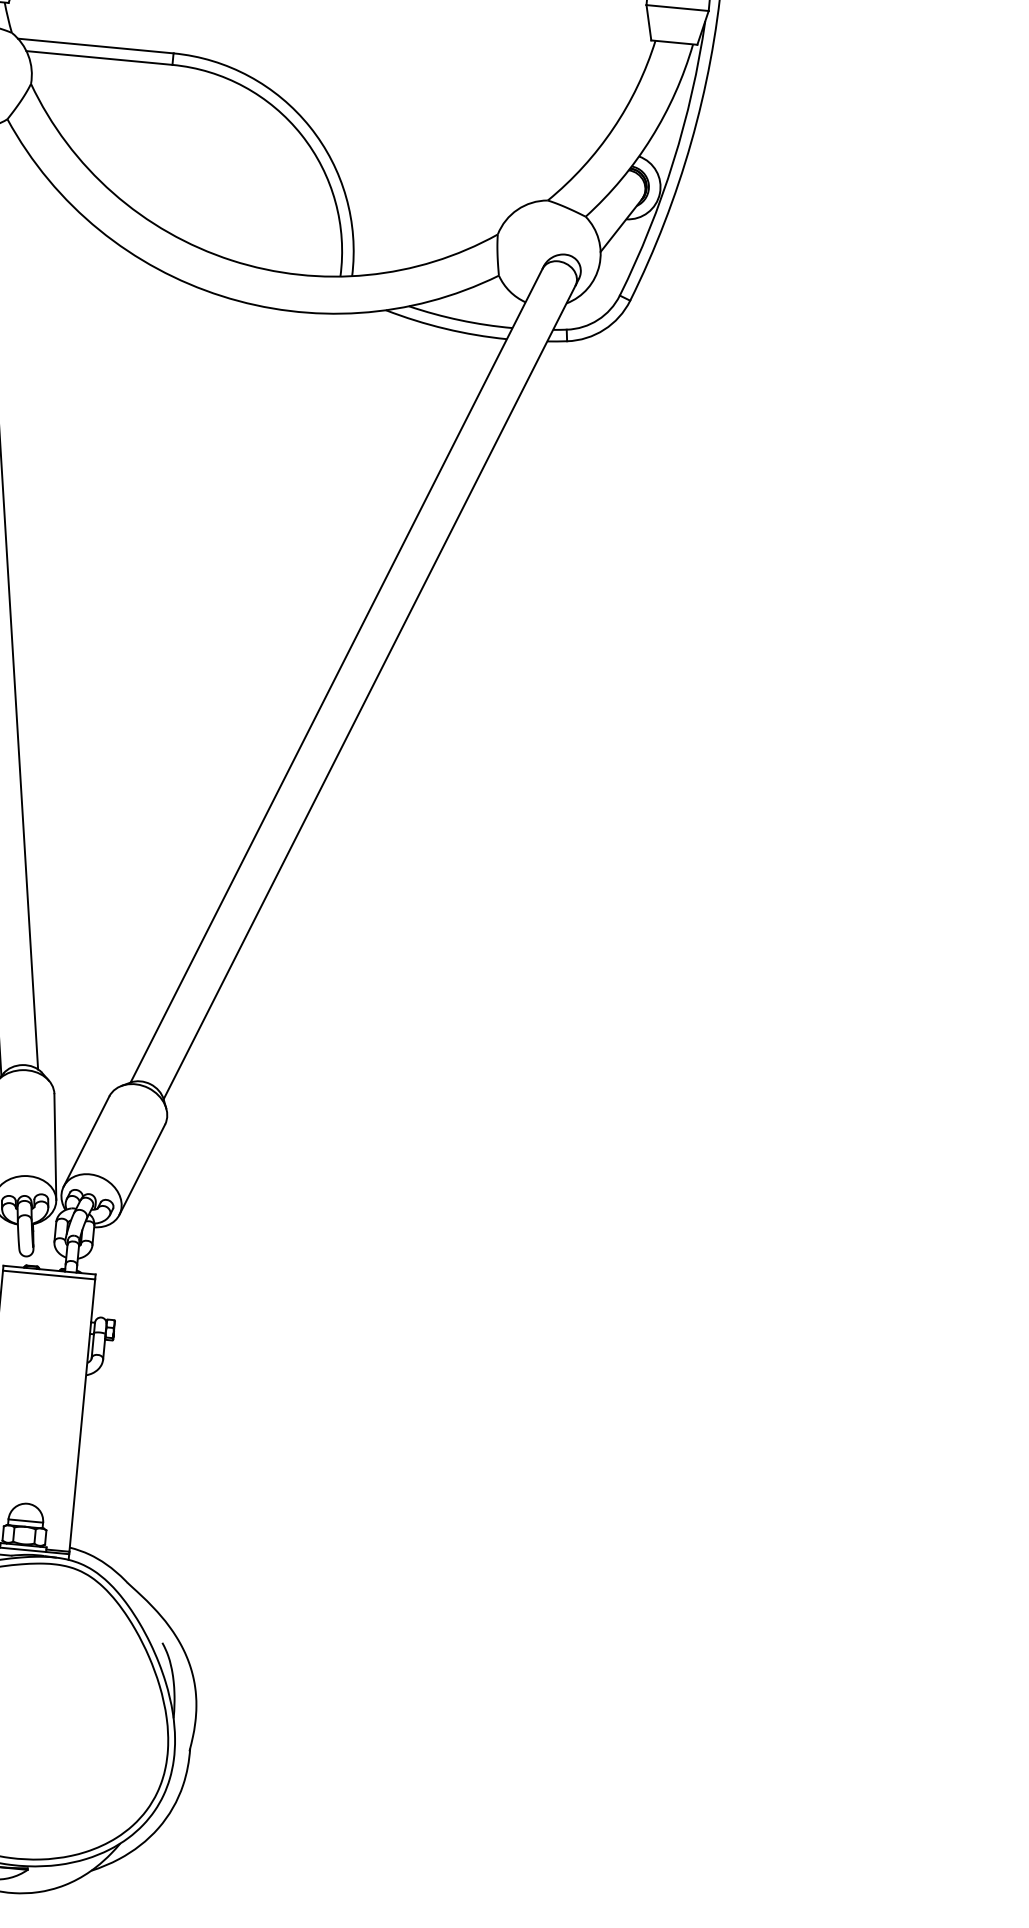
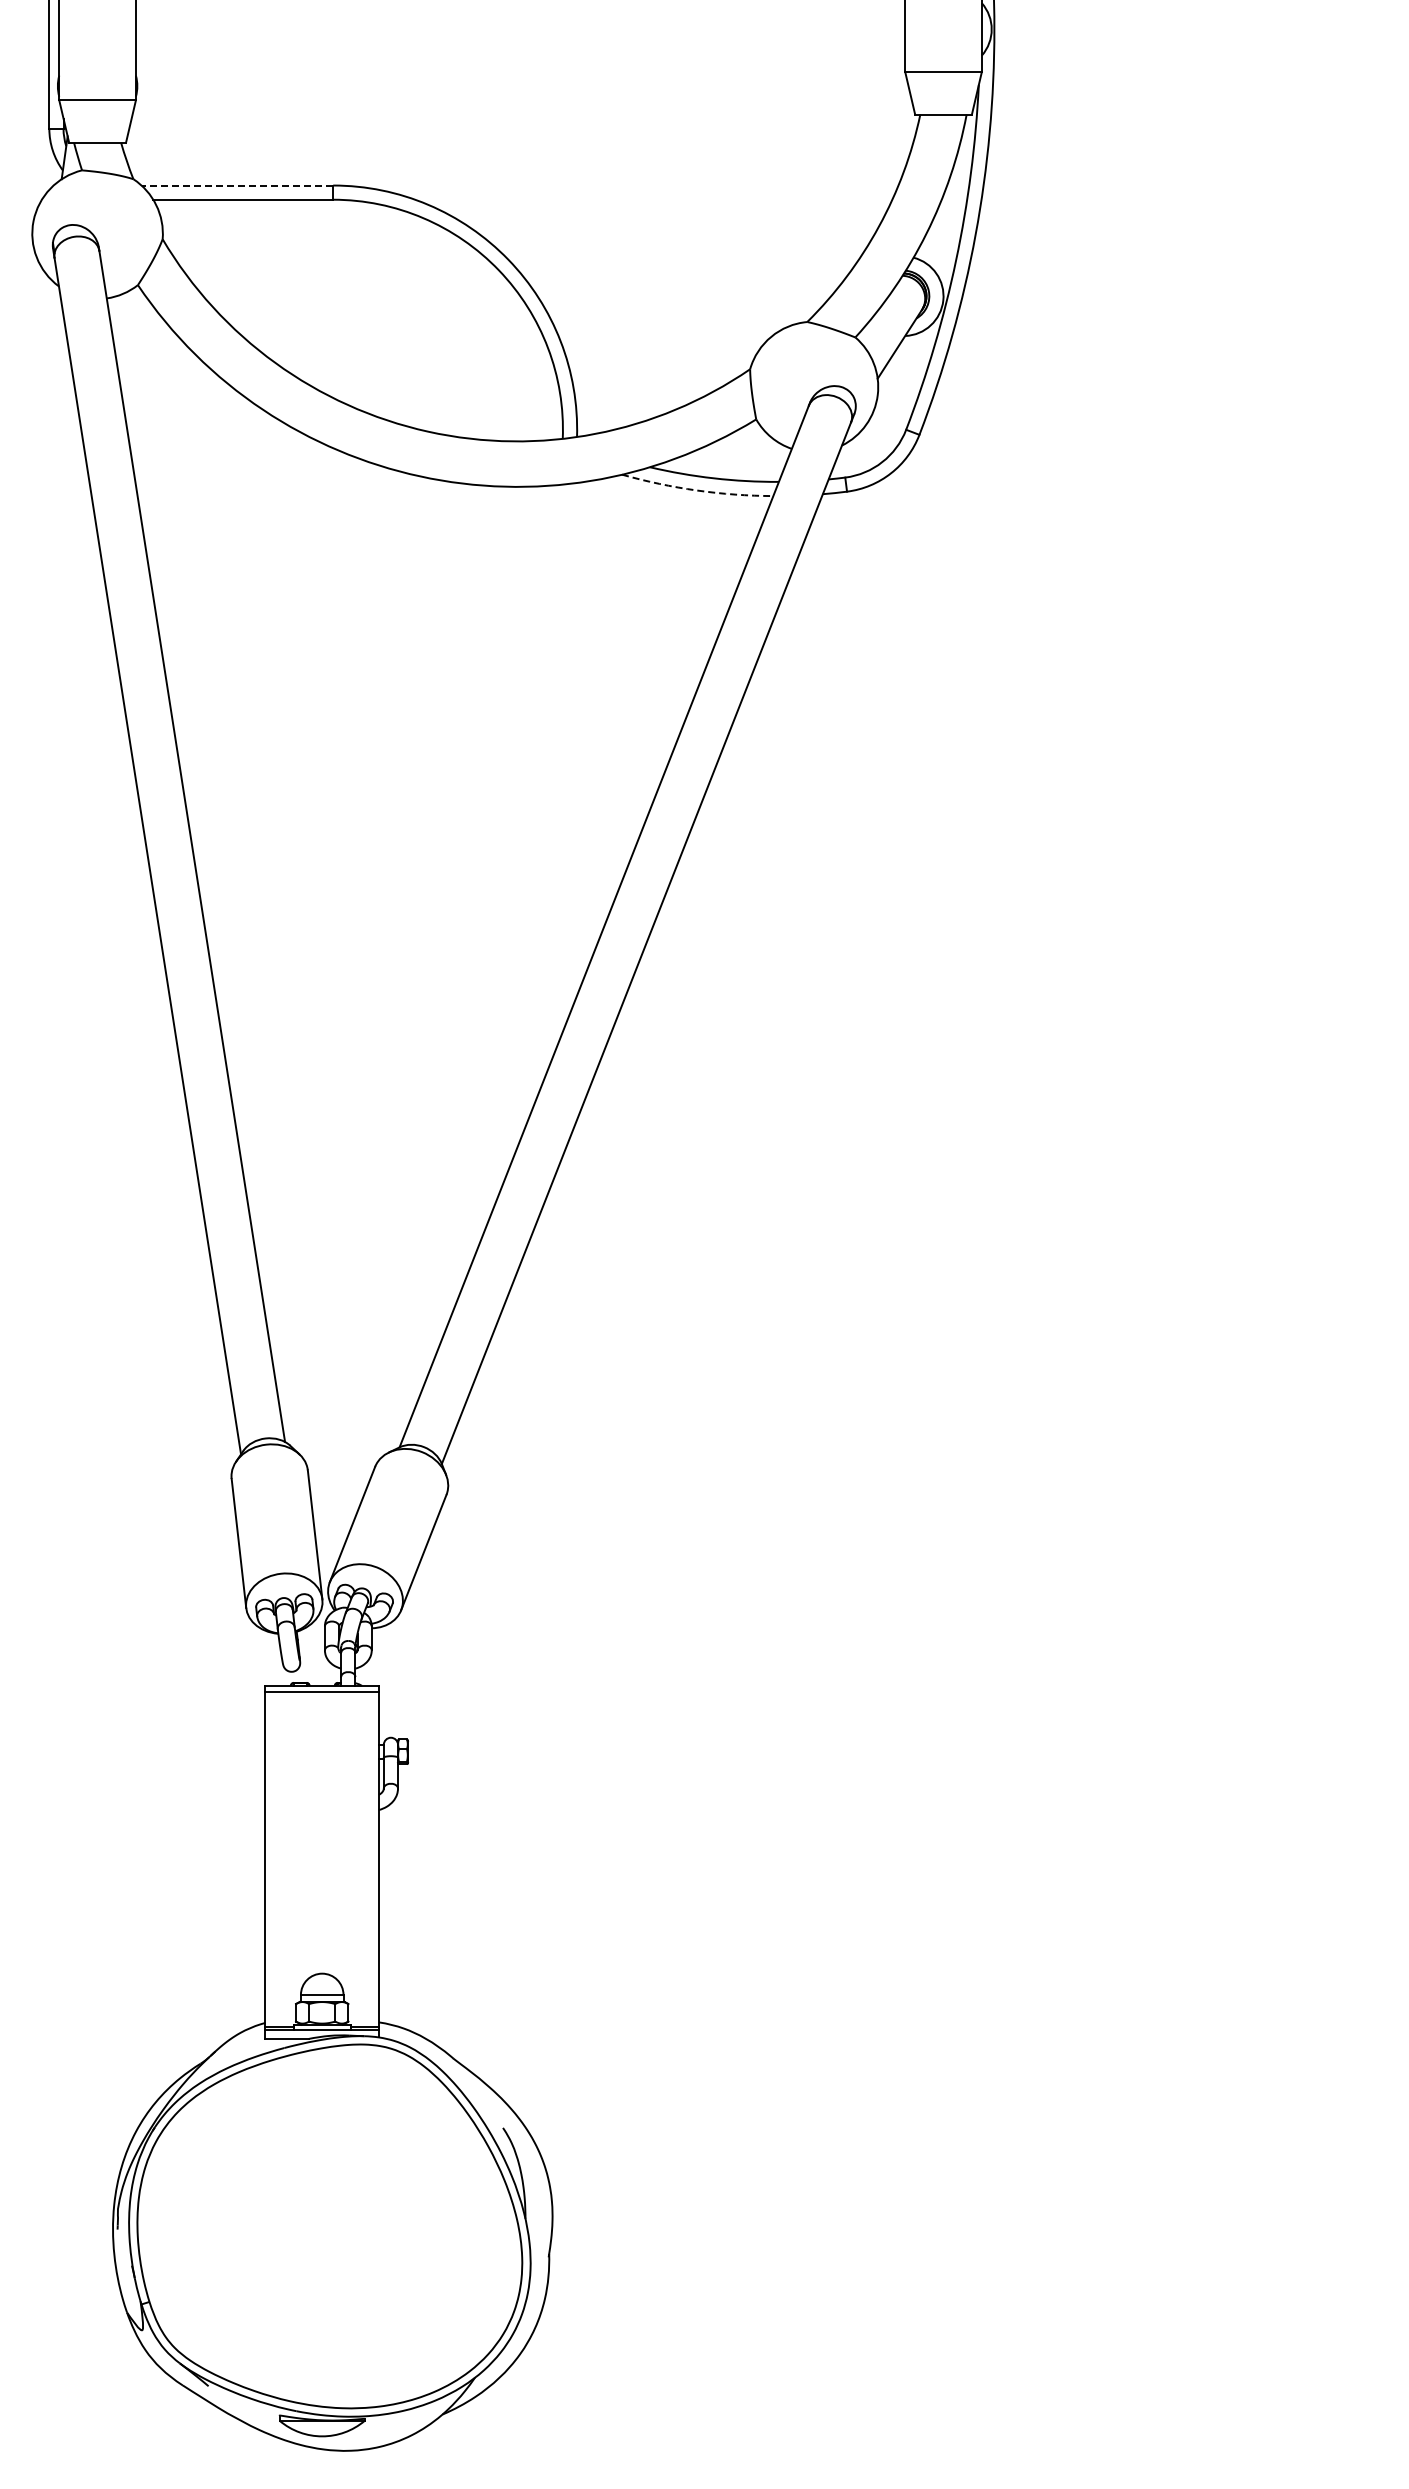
line: (95, 46) -> (237, 185), solid -> dashed
arc: (445, 328) -> (696, 490), solid -> dashed

